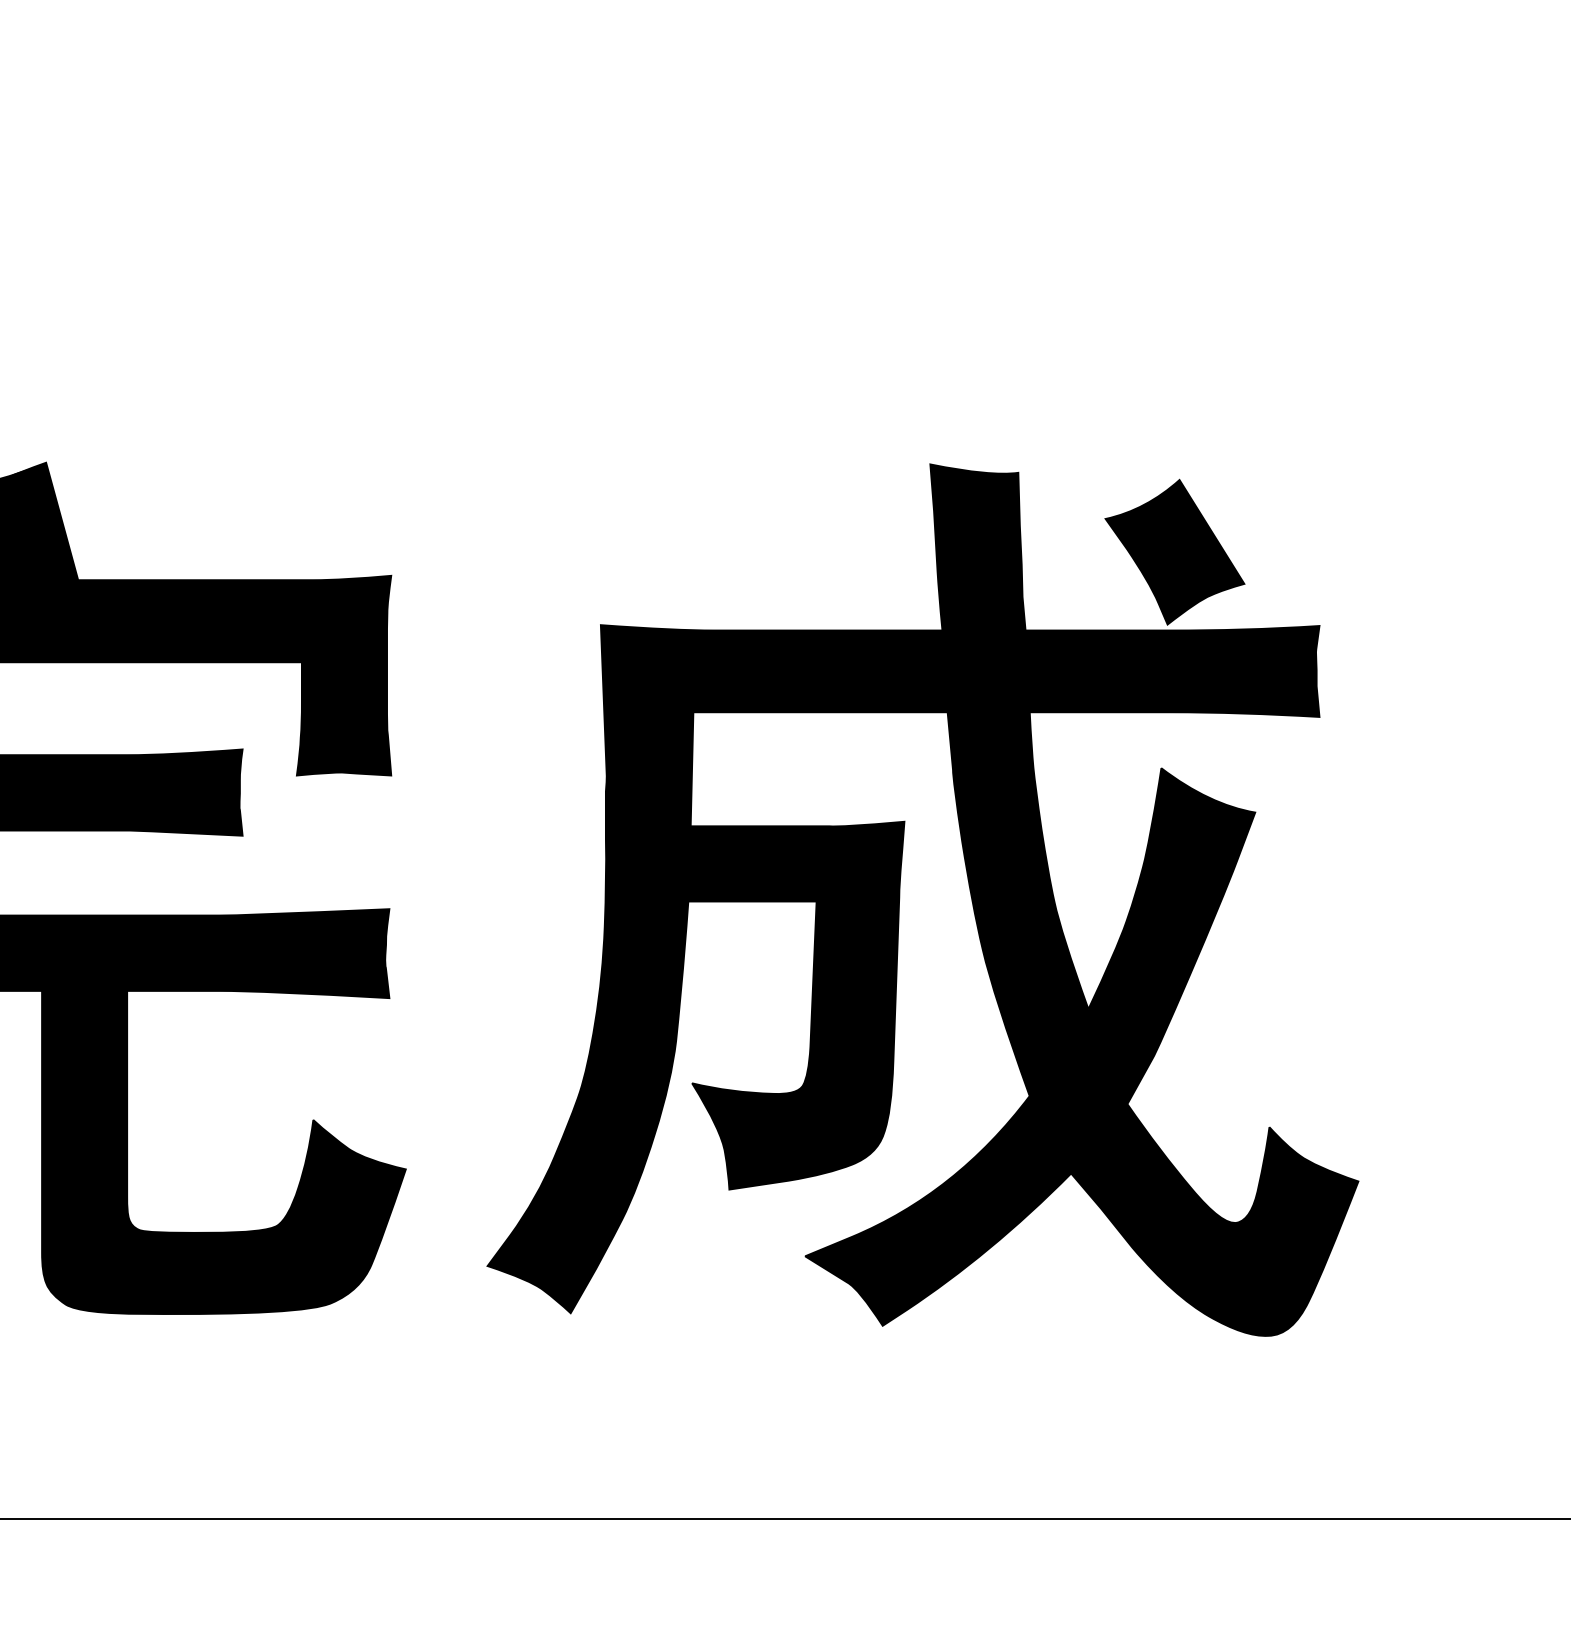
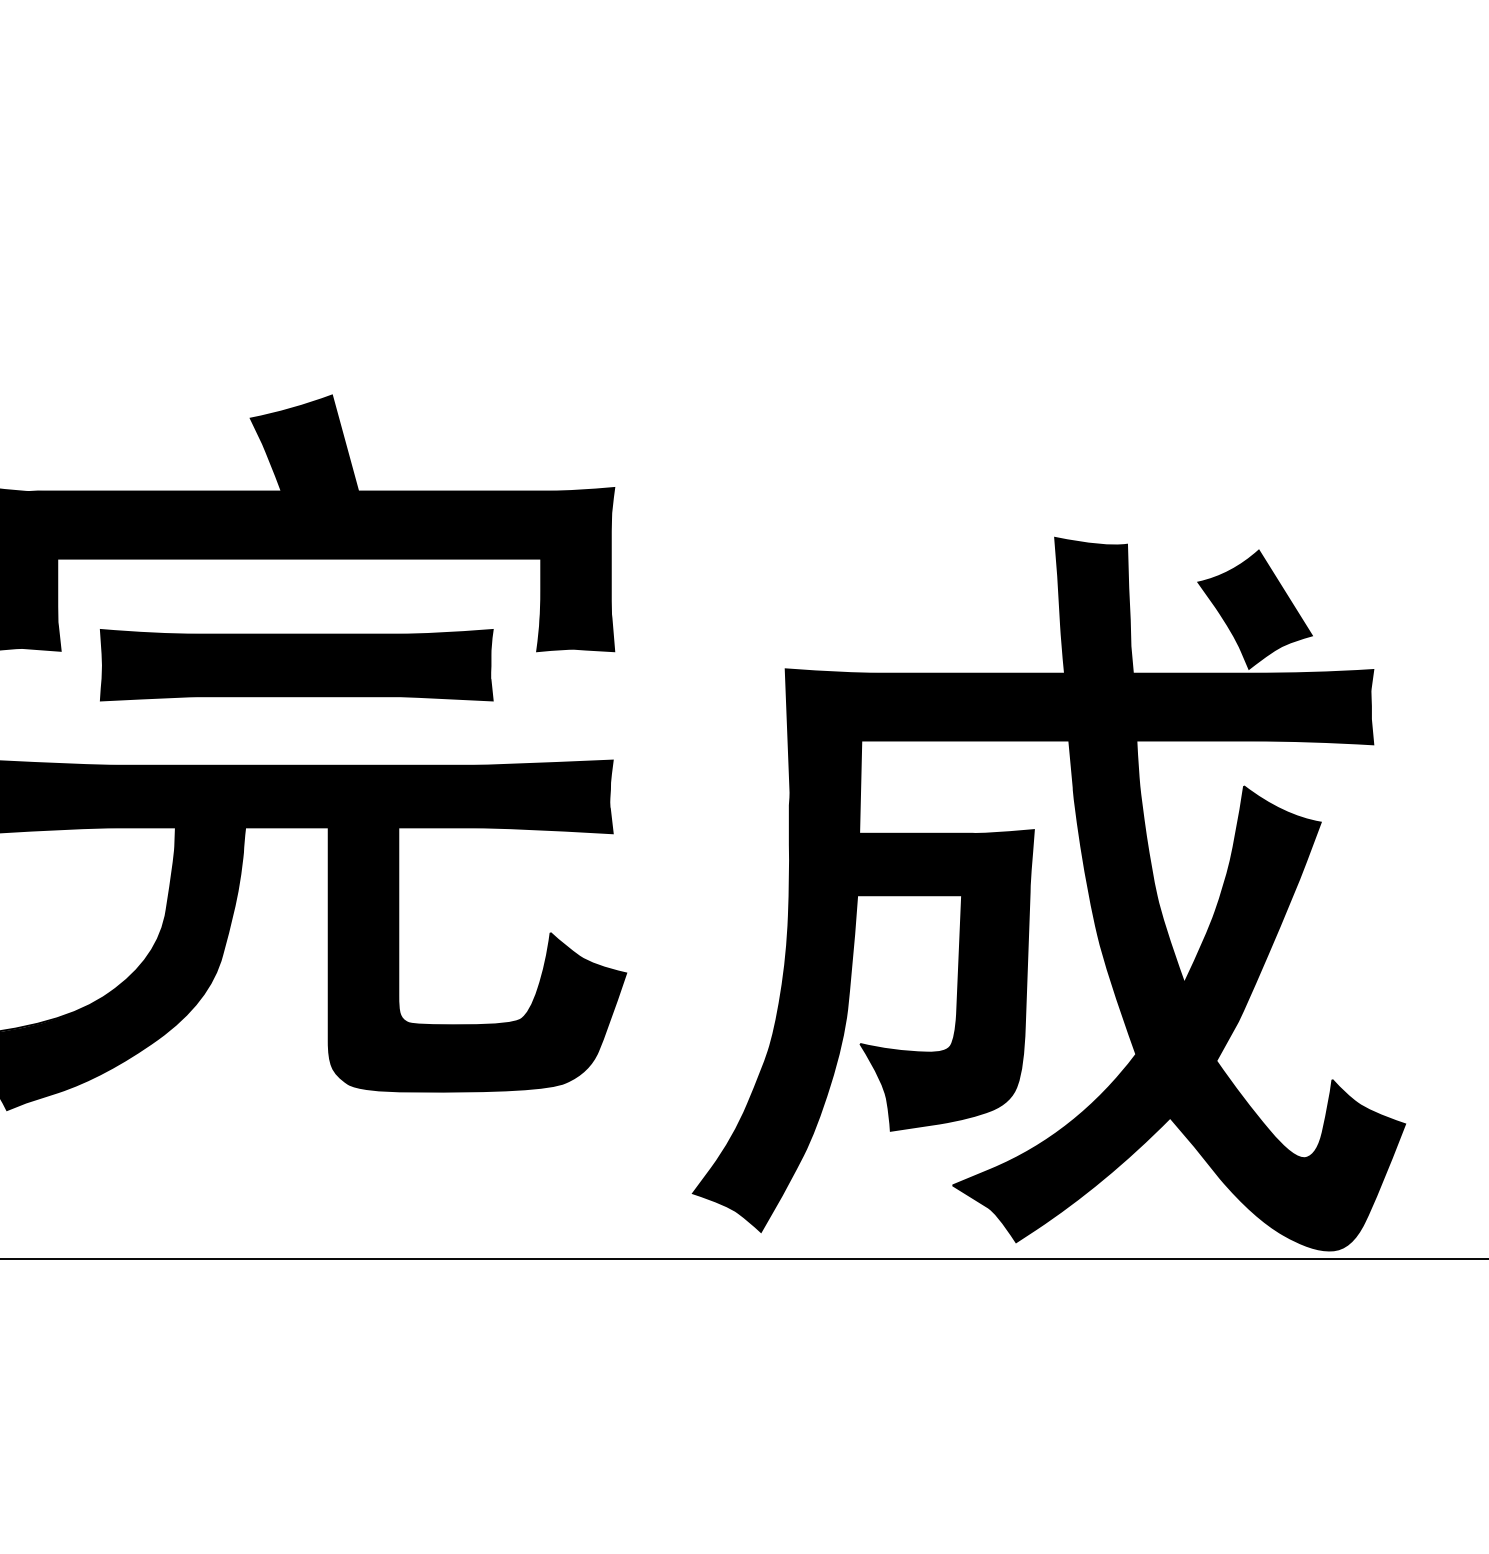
part: (900, 899) -> (1030, 893), moved

